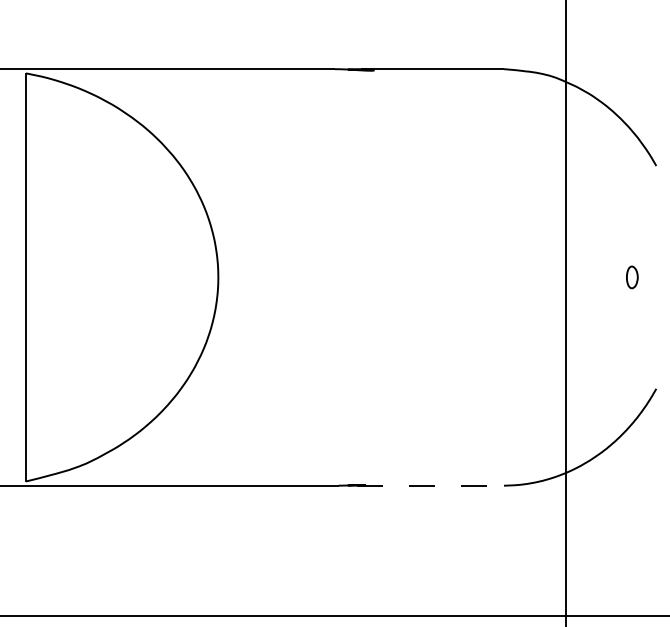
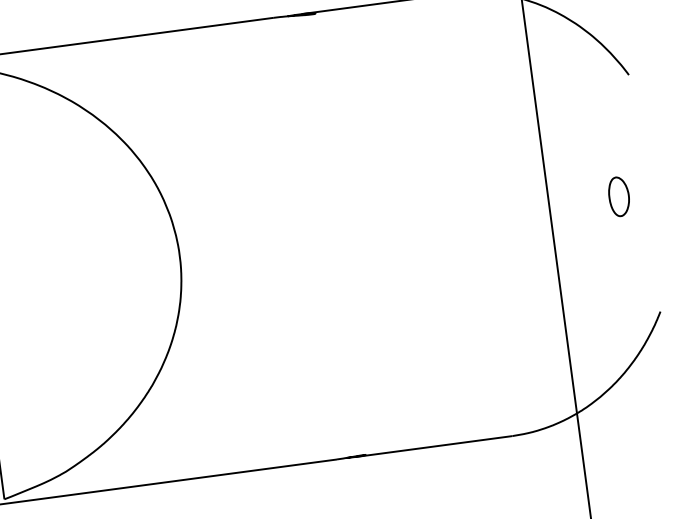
part: (632, 277) -> (619, 196), size x1.67
line: (430, 485) -> (434, 446), dashed -> solid

